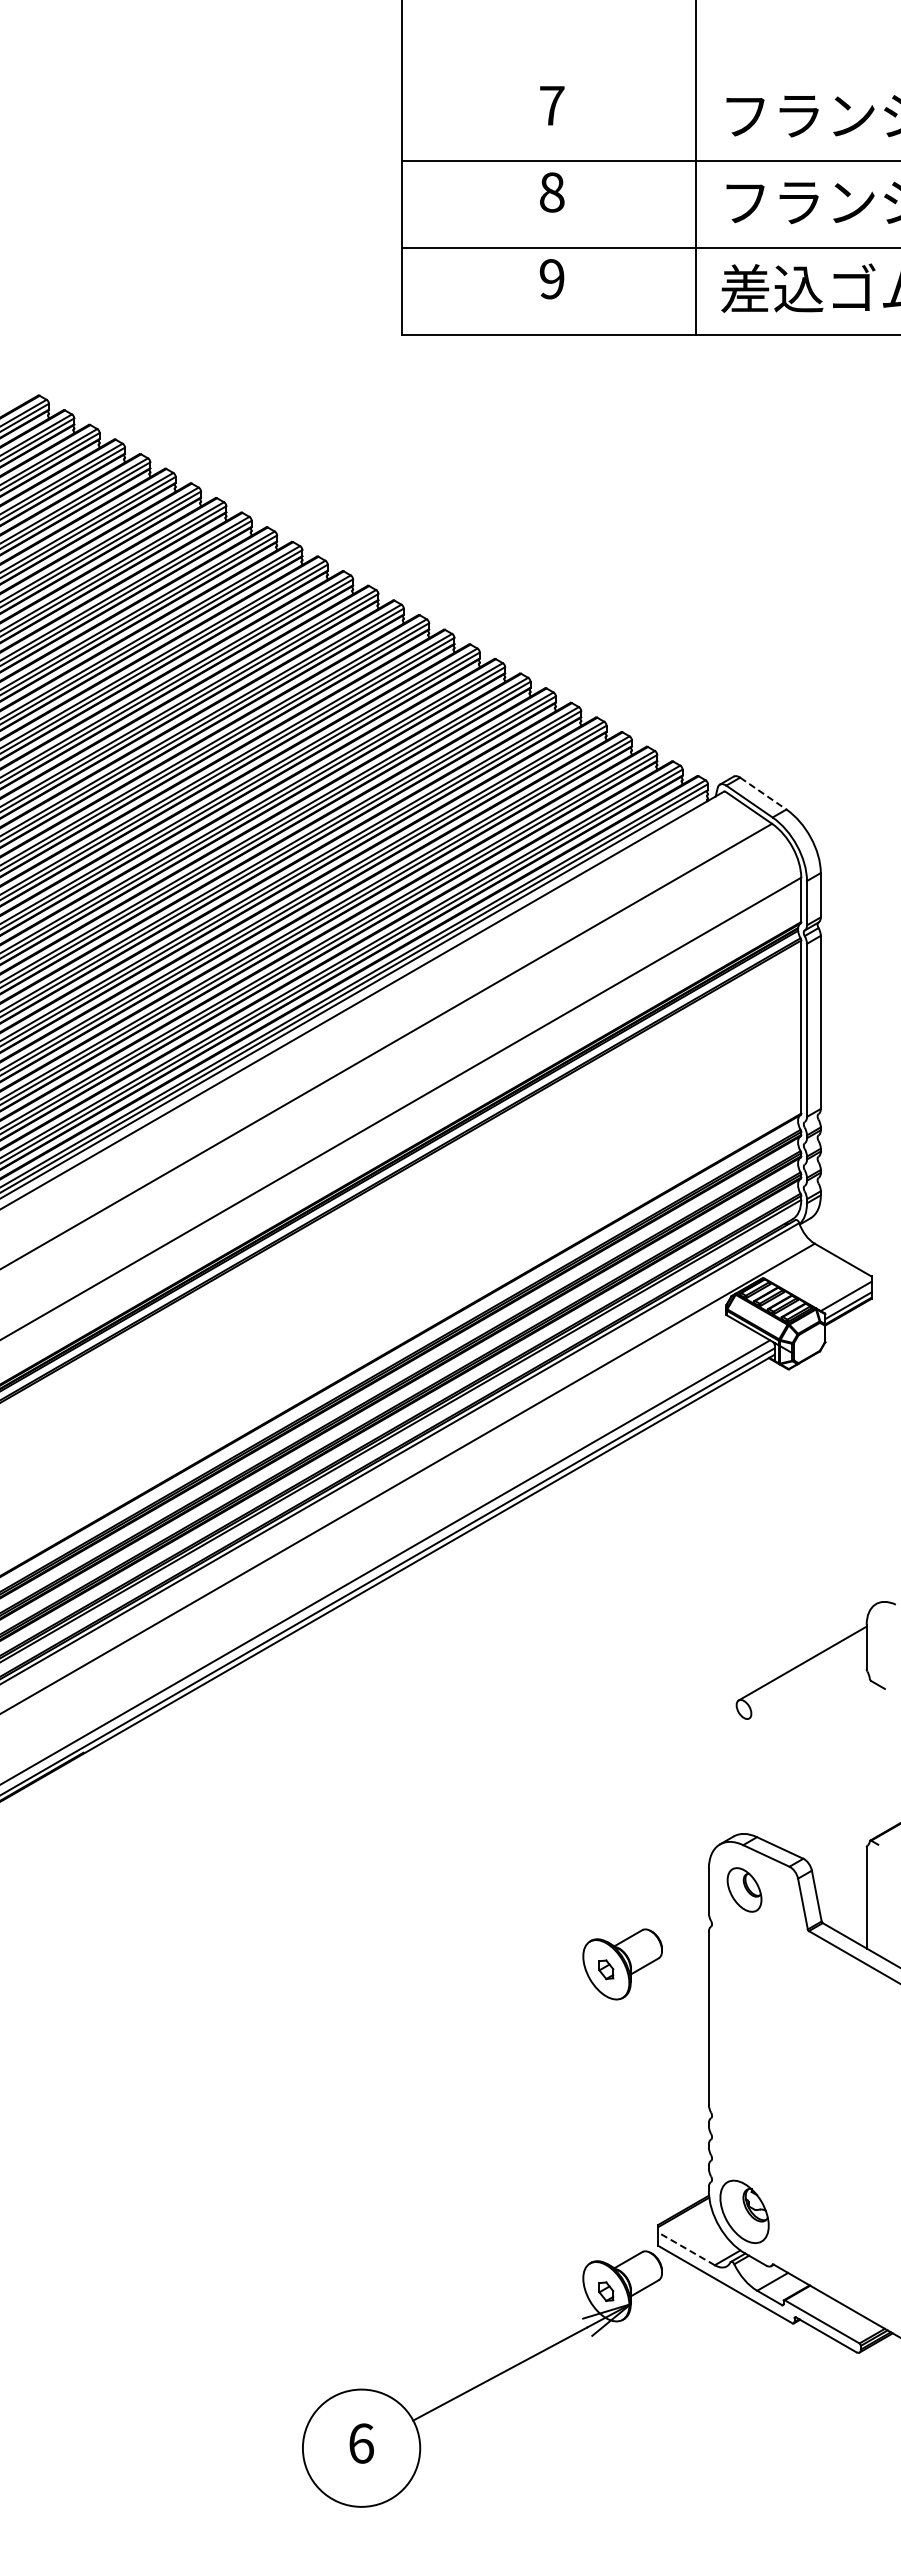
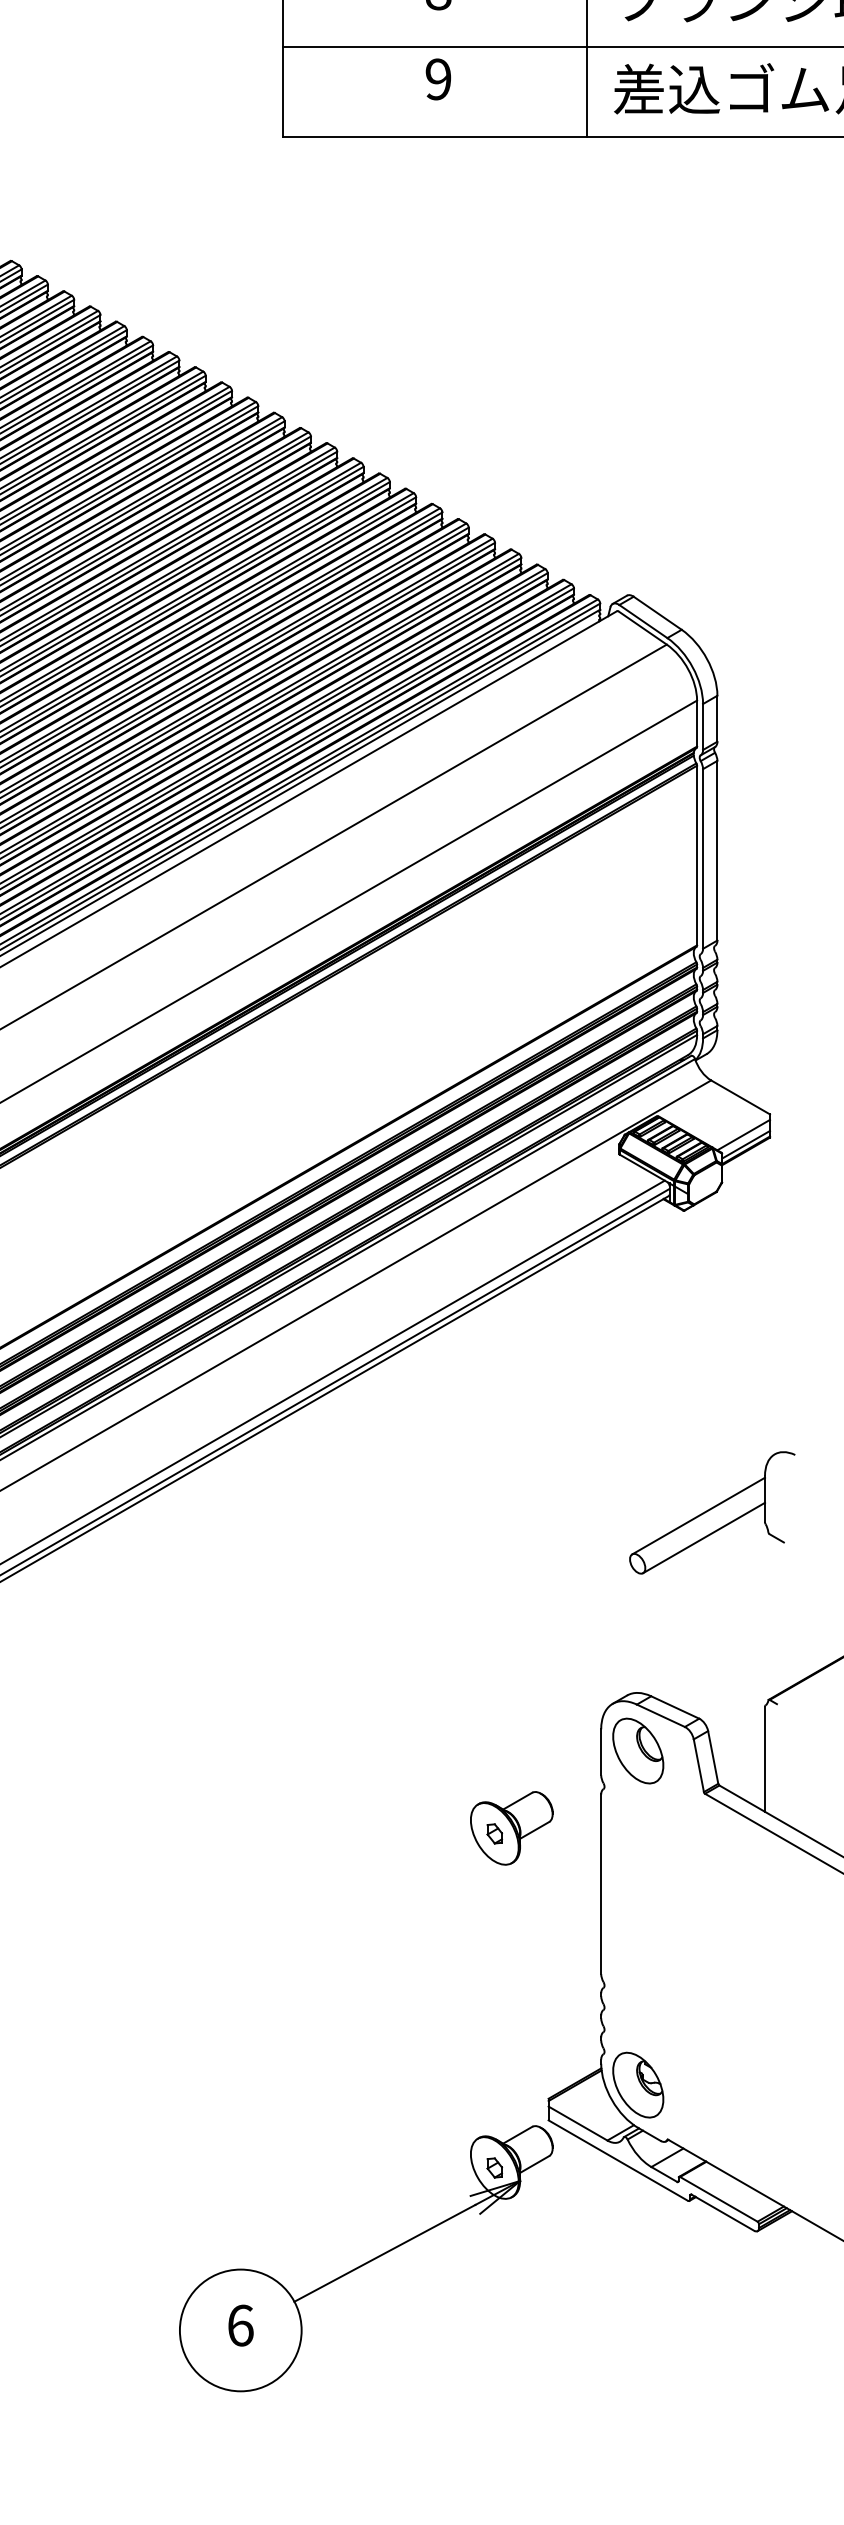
line: (763, 793) -> (657, 613), dashed -> solid
line: (807, 1684) -> (703, 1537), added
part: (744, 1889) -> (638, 1750), size x1.43
line: (686, 2248) -> (578, 2123), dashed -> solid

